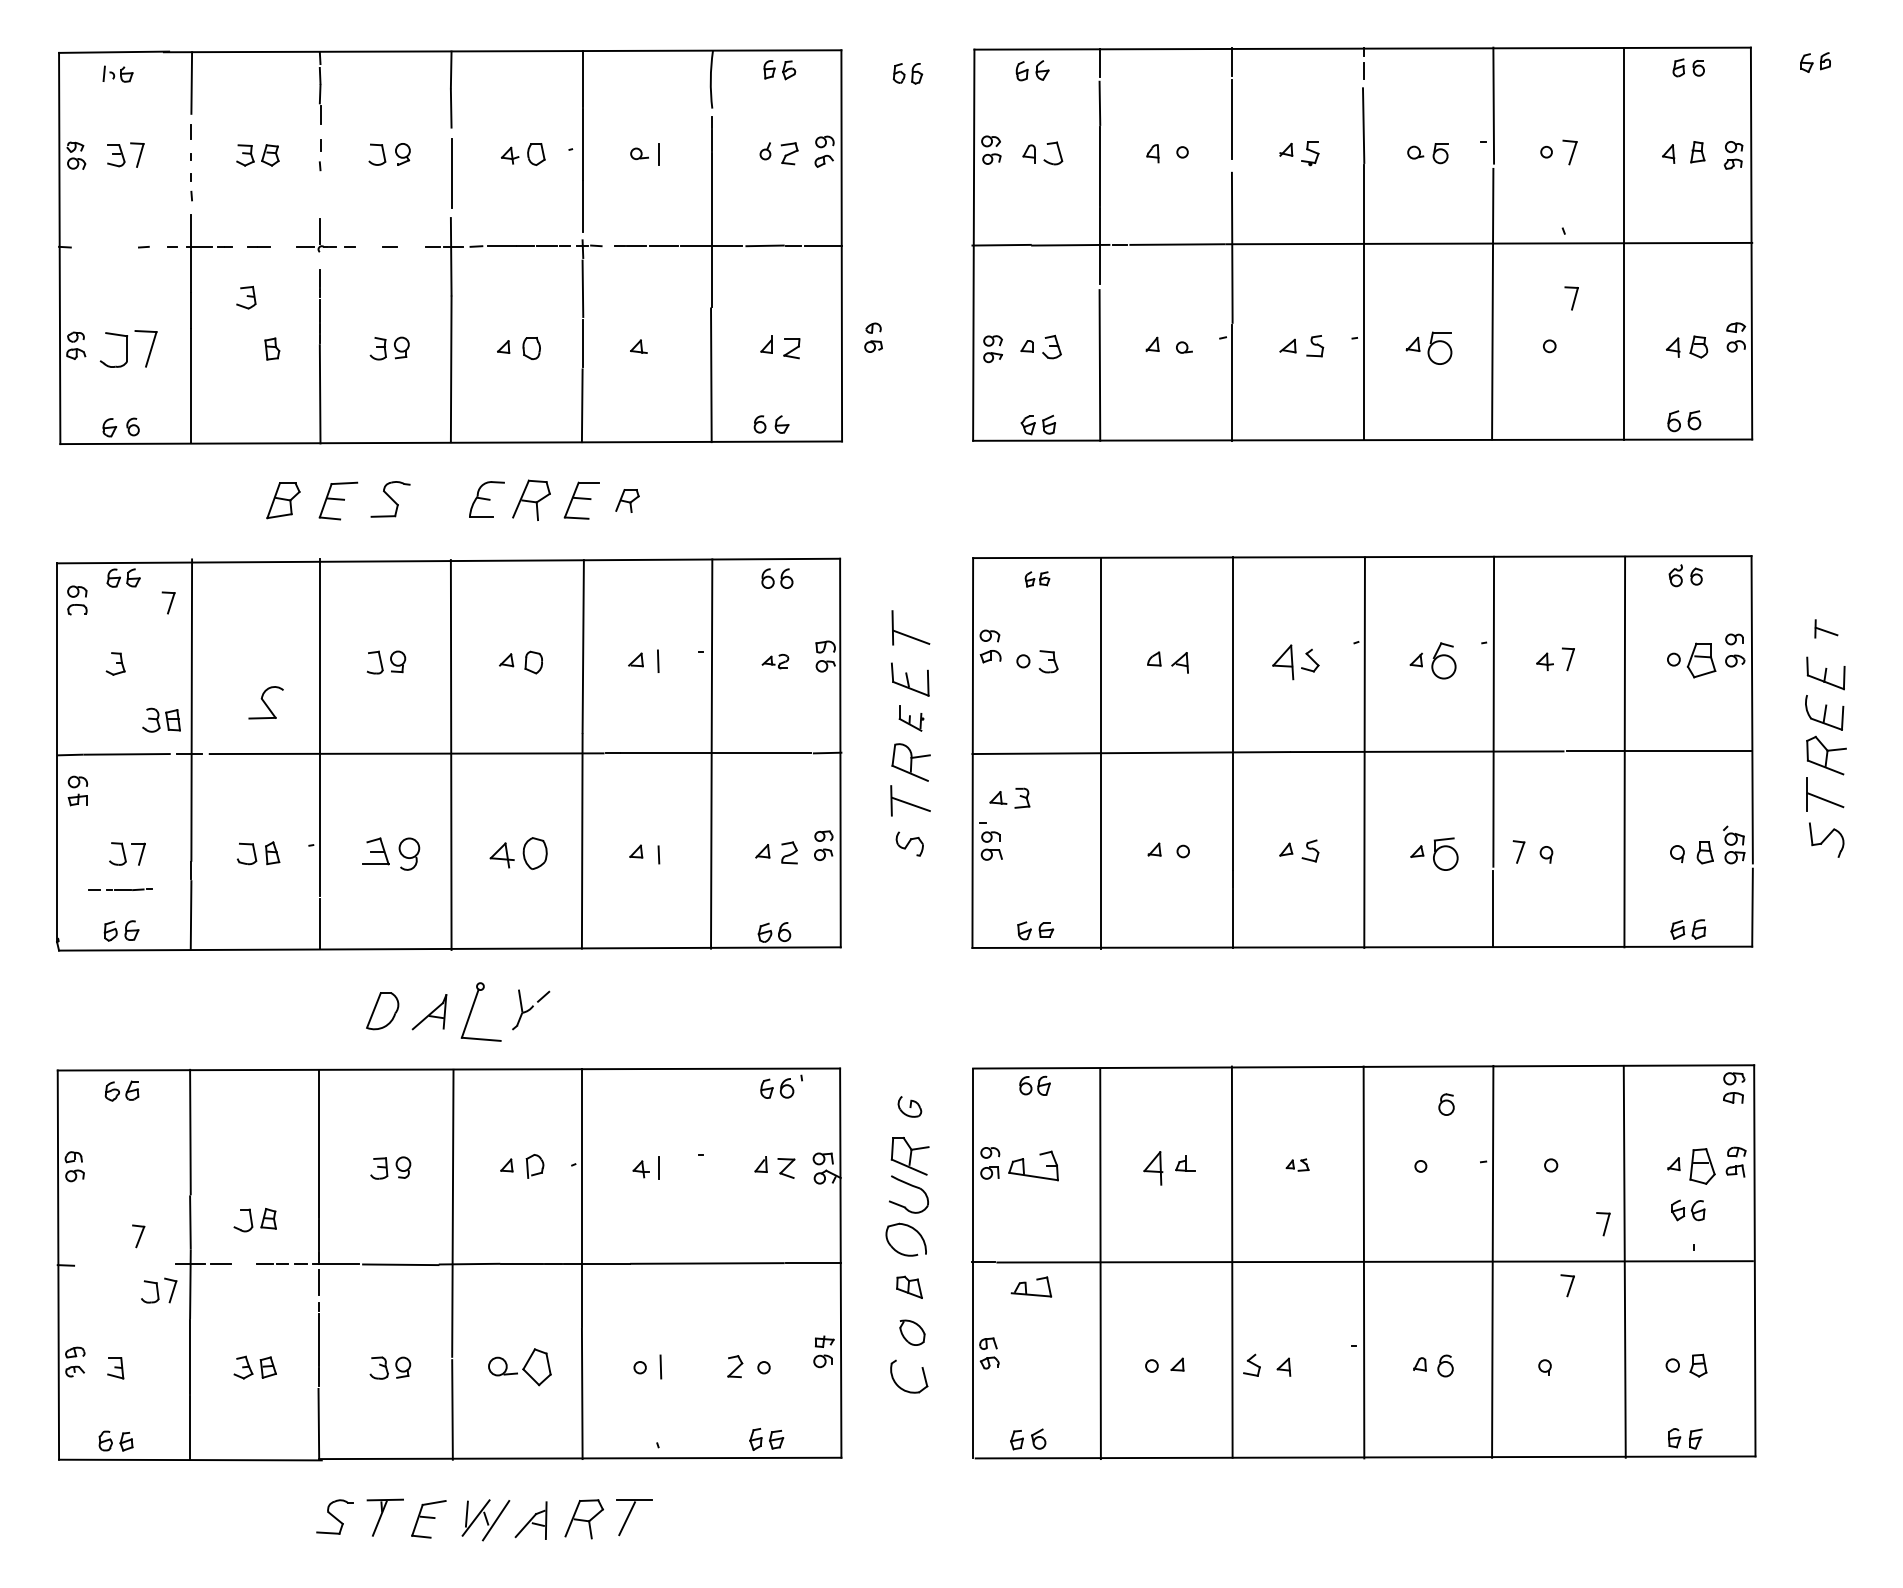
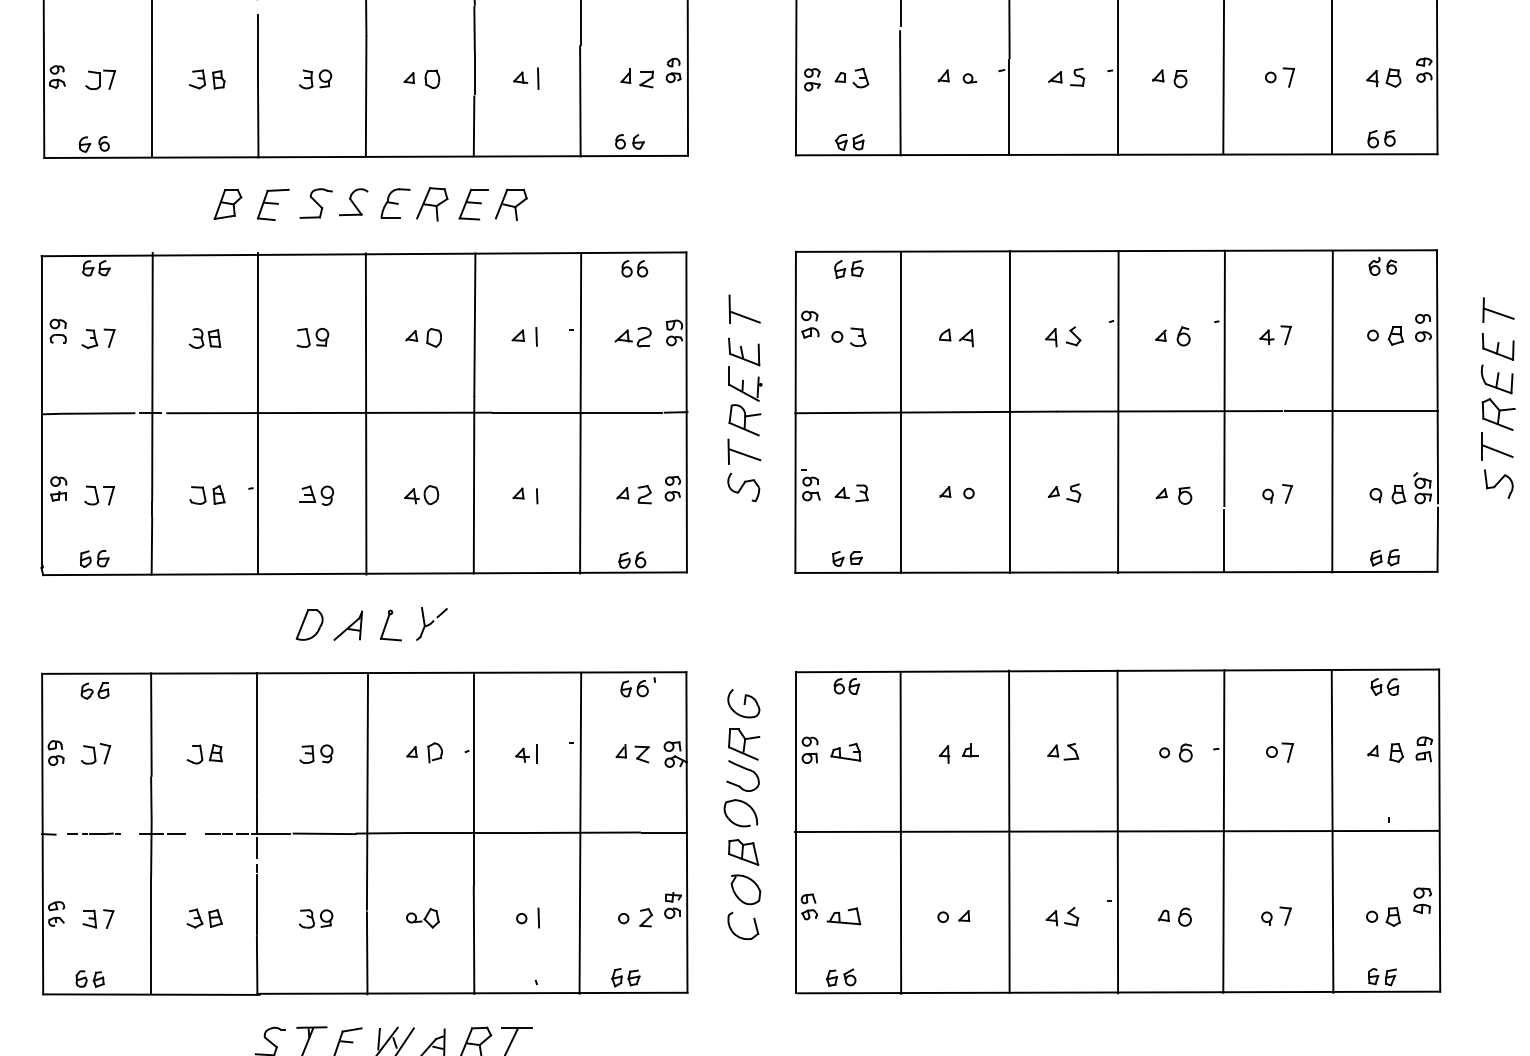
part: (246, 297) -> (197, 79), moved
part: (1571, 298) -> (1288, 77), moved
part: (873, 337) -> (673, 70), moved
line: (659, 347) -> (537, 78), added
part: (1440, 348) -> (1180, 79), size x0.62
part: (128, 349) -> (100, 80), size x0.62
part: (627, 500) -> (511, 204), size x1.67
part: (1037, 579) -> (848, 269), size x1.43
part: (77, 600) -> (58, 331), moved
part: (168, 602) -> (109, 337), moved
part: (1826, 628) -> (1498, 309), size x1.67
part: (1701, 659) -> (1395, 335), size x0.62
part: (1443, 660) -> (1183, 336), size x0.62
part: (775, 661) -> (633, 337), size x1.67
part: (1283, 661) -> (1051, 337), size x0.62
part: (265, 702) -> (353, 201), moved
part: (911, 718) -> (745, 383), size x1.67
part: (161, 719) -> (204, 337), moved
part: (77, 790) -> (58, 488), moved
part: (1007, 803) -> (849, 497), moved
part: (909, 843) -> (743, 486), size x1.43
part: (1518, 851) -> (1287, 493), moved
part: (518, 853) -> (421, 495), size x0.71
part: (390, 854) -> (316, 495), size x0.71
part: (1445, 854) -> (1184, 495), size x0.62
line: (120, 889) -> (93, 833), moved
part: (481, 1011) -> (391, 625), size x0.62
part: (1734, 1087) -> (1422, 900), moved
part: (1446, 1104) -> (1185, 752), moved
part: (909, 1106) -> (743, 703), size x1.67
part: (1297, 1164) -> (1063, 751), size x1.67
part: (1033, 1165) -> (845, 752), size x0.71
part: (1702, 1166) -> (1396, 752), size x0.62
part: (1153, 1168) -> (944, 754), size x0.62
part: (1688, 1210) -> (1385, 687), moved
part: (254, 1220) -> (204, 754), moved
part: (1603, 1224) -> (1287, 752), moved
part: (138, 1236) -> (108, 919), moved
line: (711, 1264) -> (580, 833), added
part: (1567, 1285) -> (1285, 915), moved
part: (1031, 1286) -> (844, 915), moved
part: (909, 1287) -> (743, 852), size x1.43
part: (159, 1290) -> (96, 753), moved
part: (912, 1332) -> (746, 889), size x1.43
part: (1251, 1364) -> (1071, 915), moved
part: (735, 1366) -> (646, 917), moved
part: (520, 1367) -> (423, 918), size x0.62

